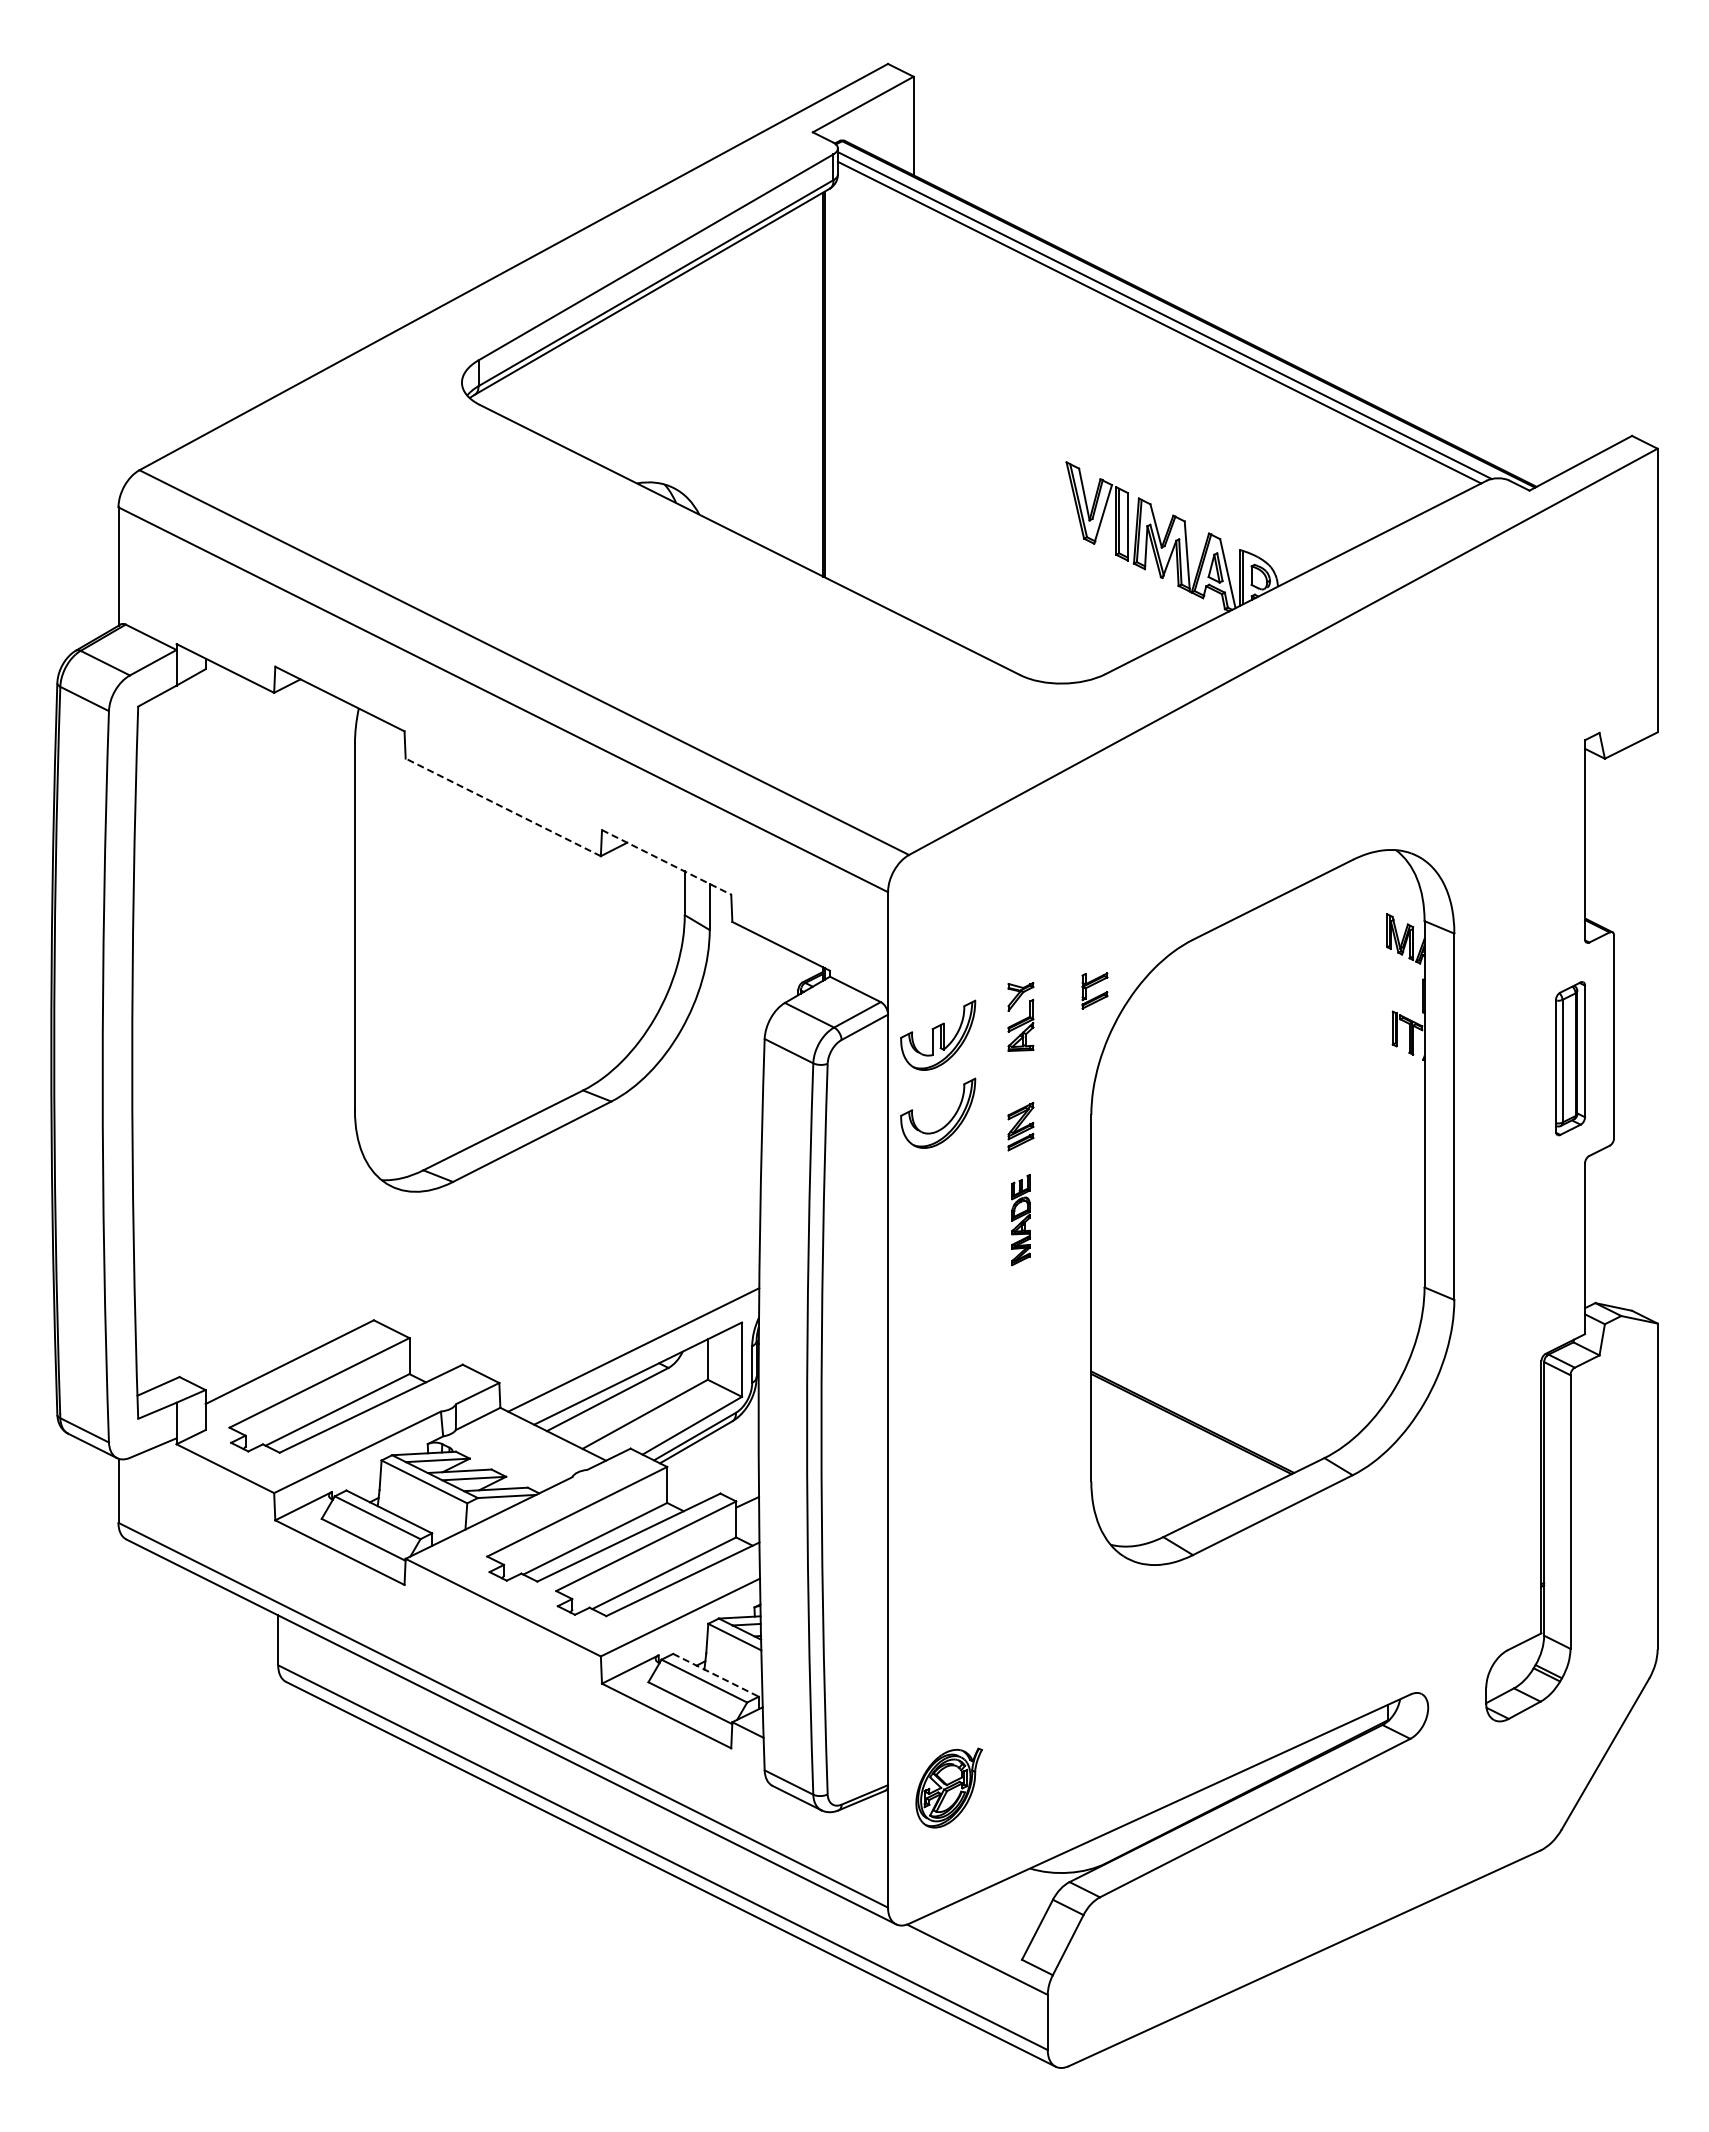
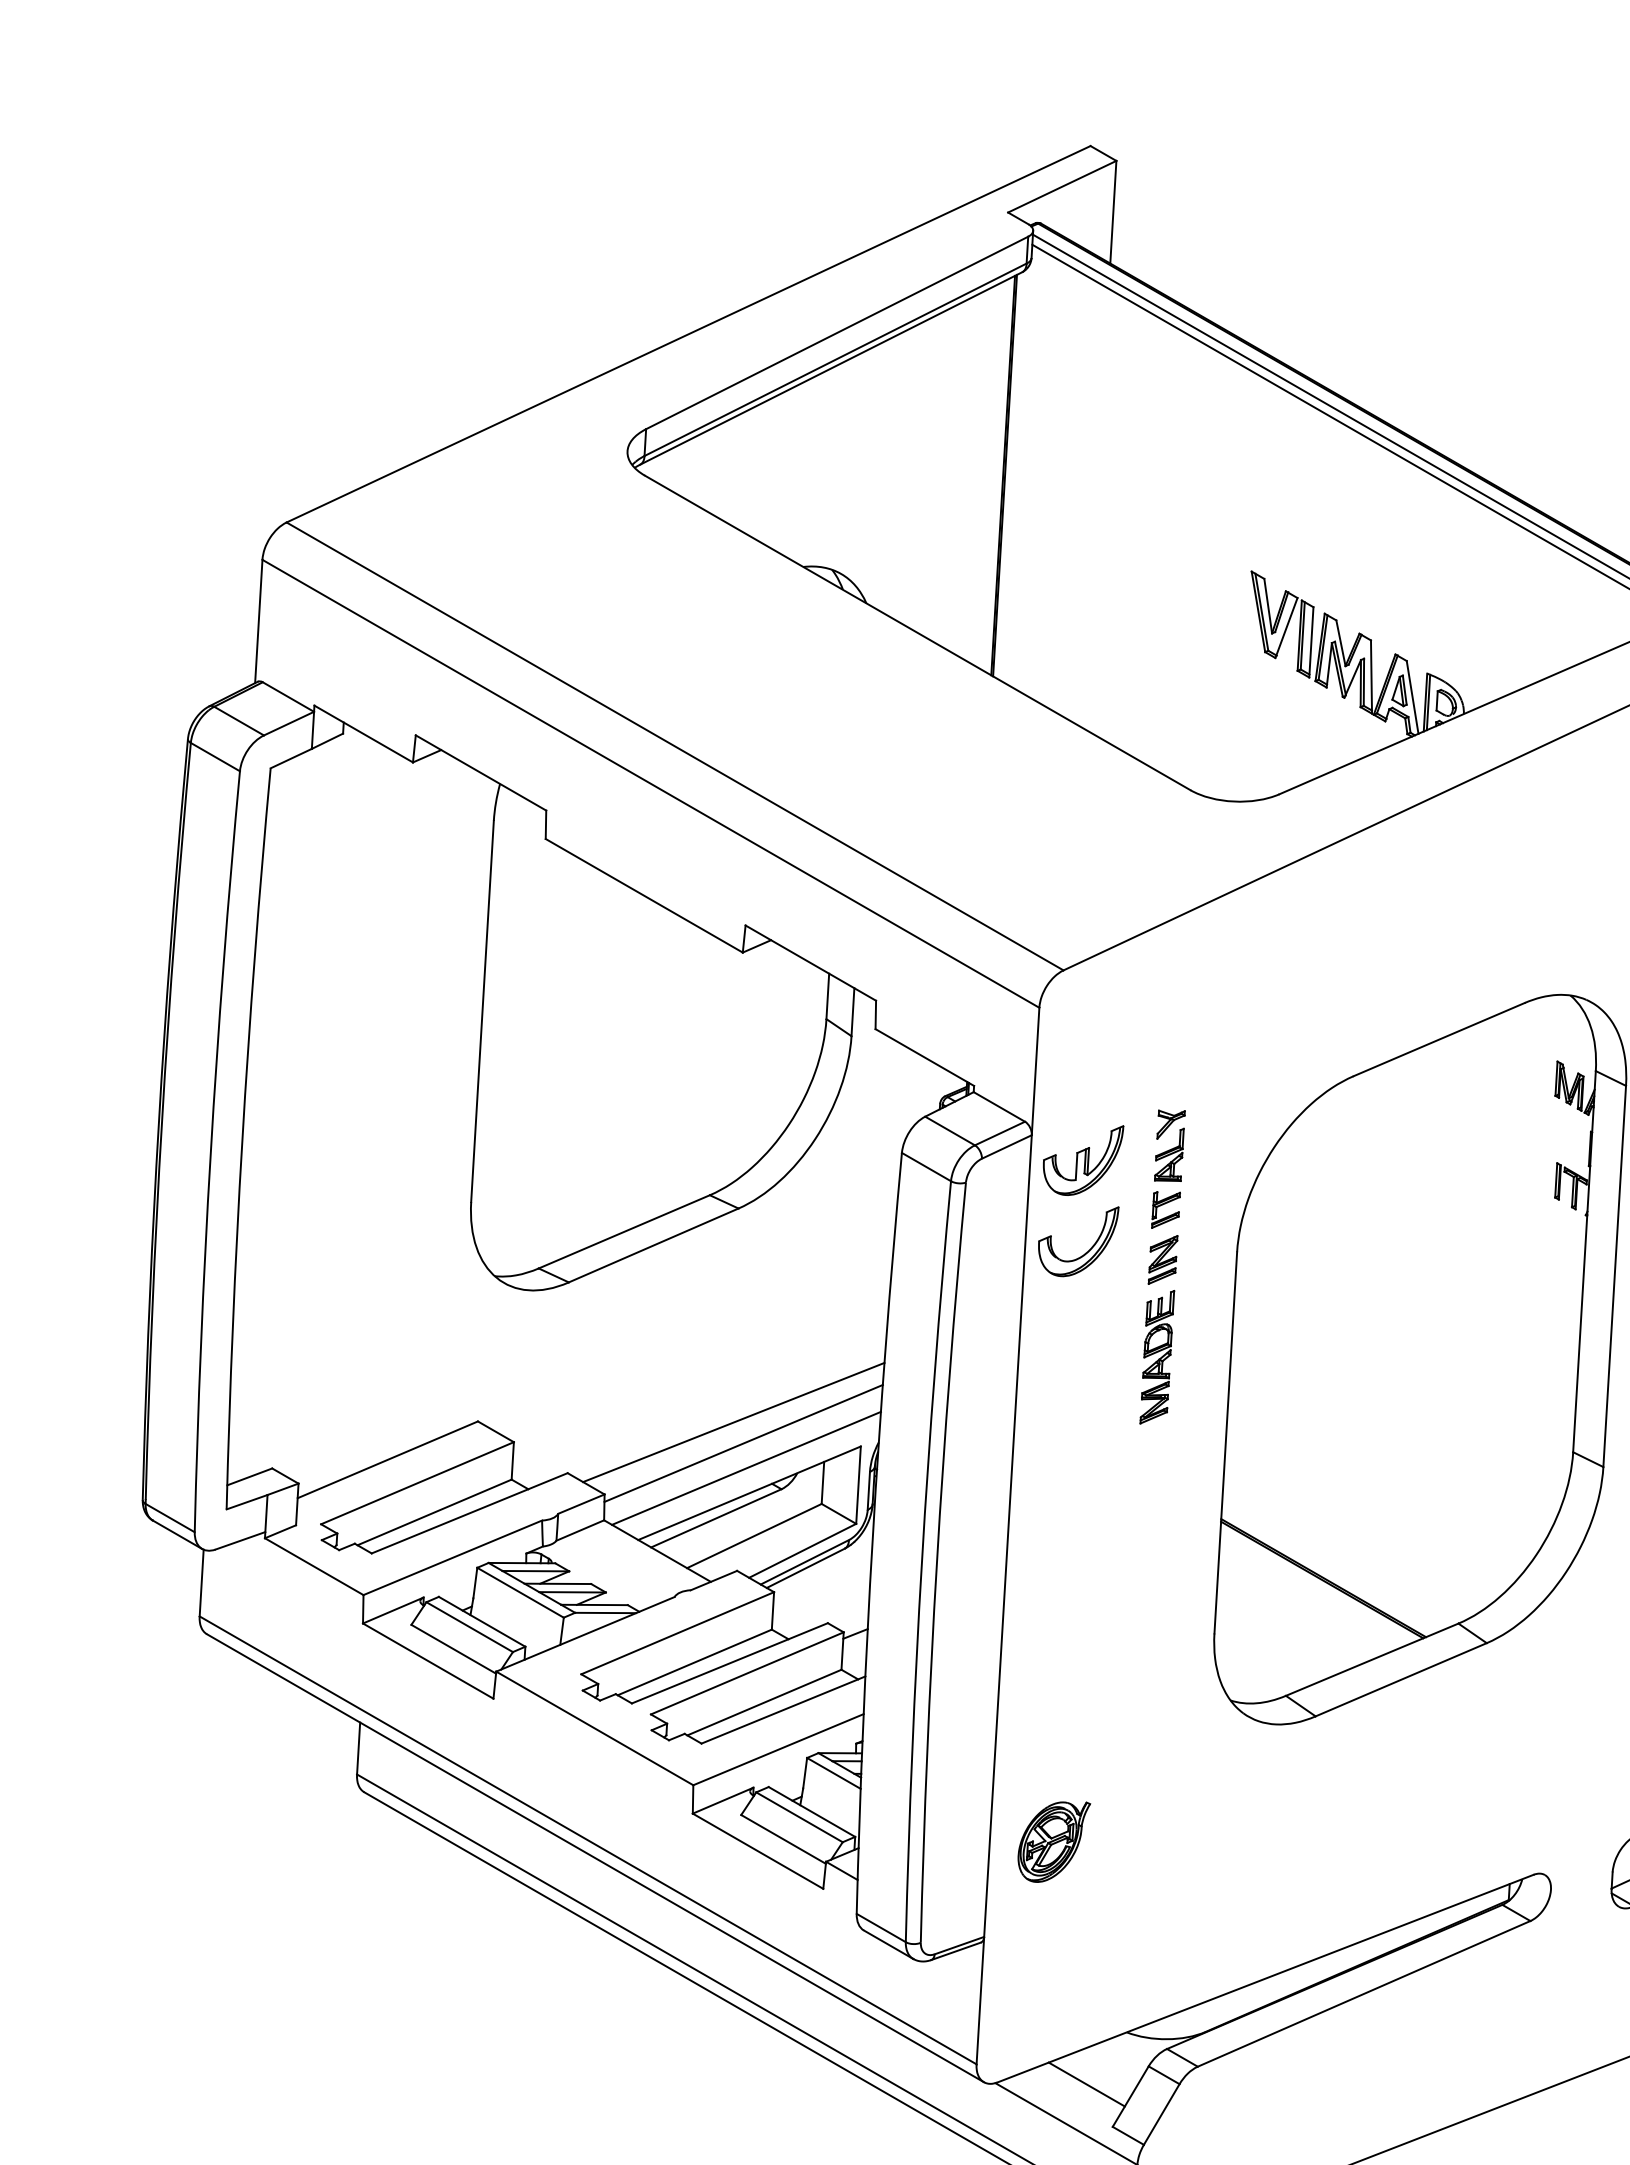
line: (502, 807) -> (643, 895), dashed -> solid
line: (667, 862) -> (811, 963), dashed -> solid
part: (1094, 990) -> (1165, 1209), moved
part: (1020, 1219) -> (1156, 1356), size x1.43
line: (618, 1306) -> (733, 1422), added
line: (629, 1326) -> (743, 1443), added
line: (715, 1675) -> (811, 1812), dashed -> solid
part: (948, 1787) -> (1052, 1841), moved
line: (994, 1920) -> (1086, 2084), added

